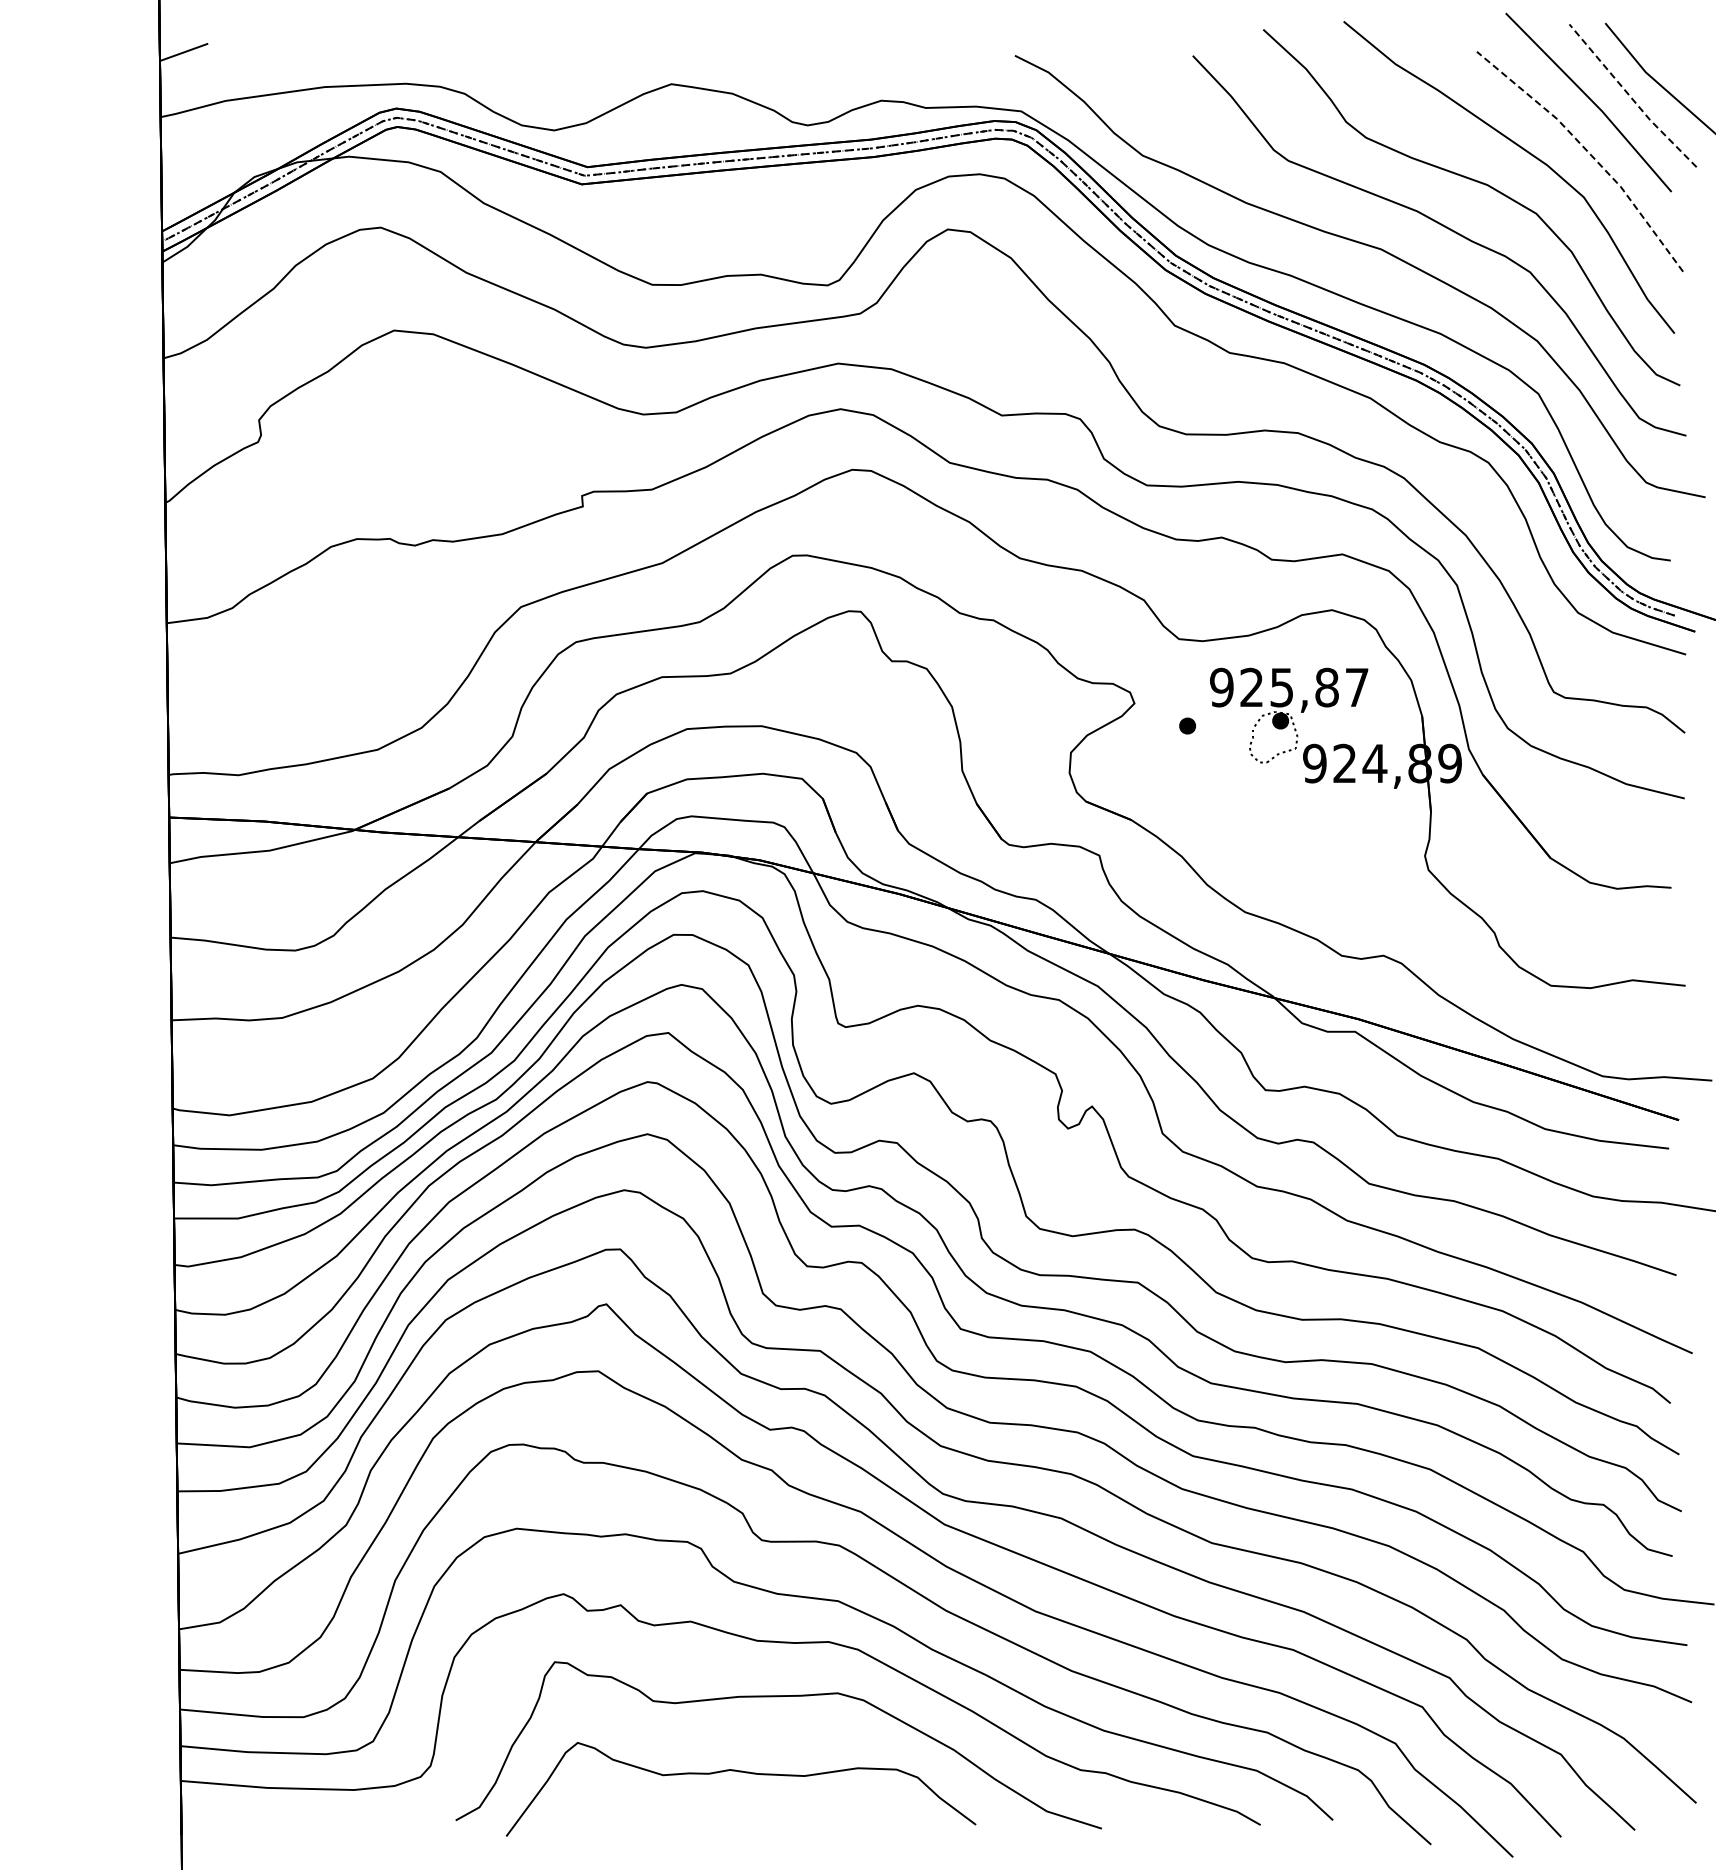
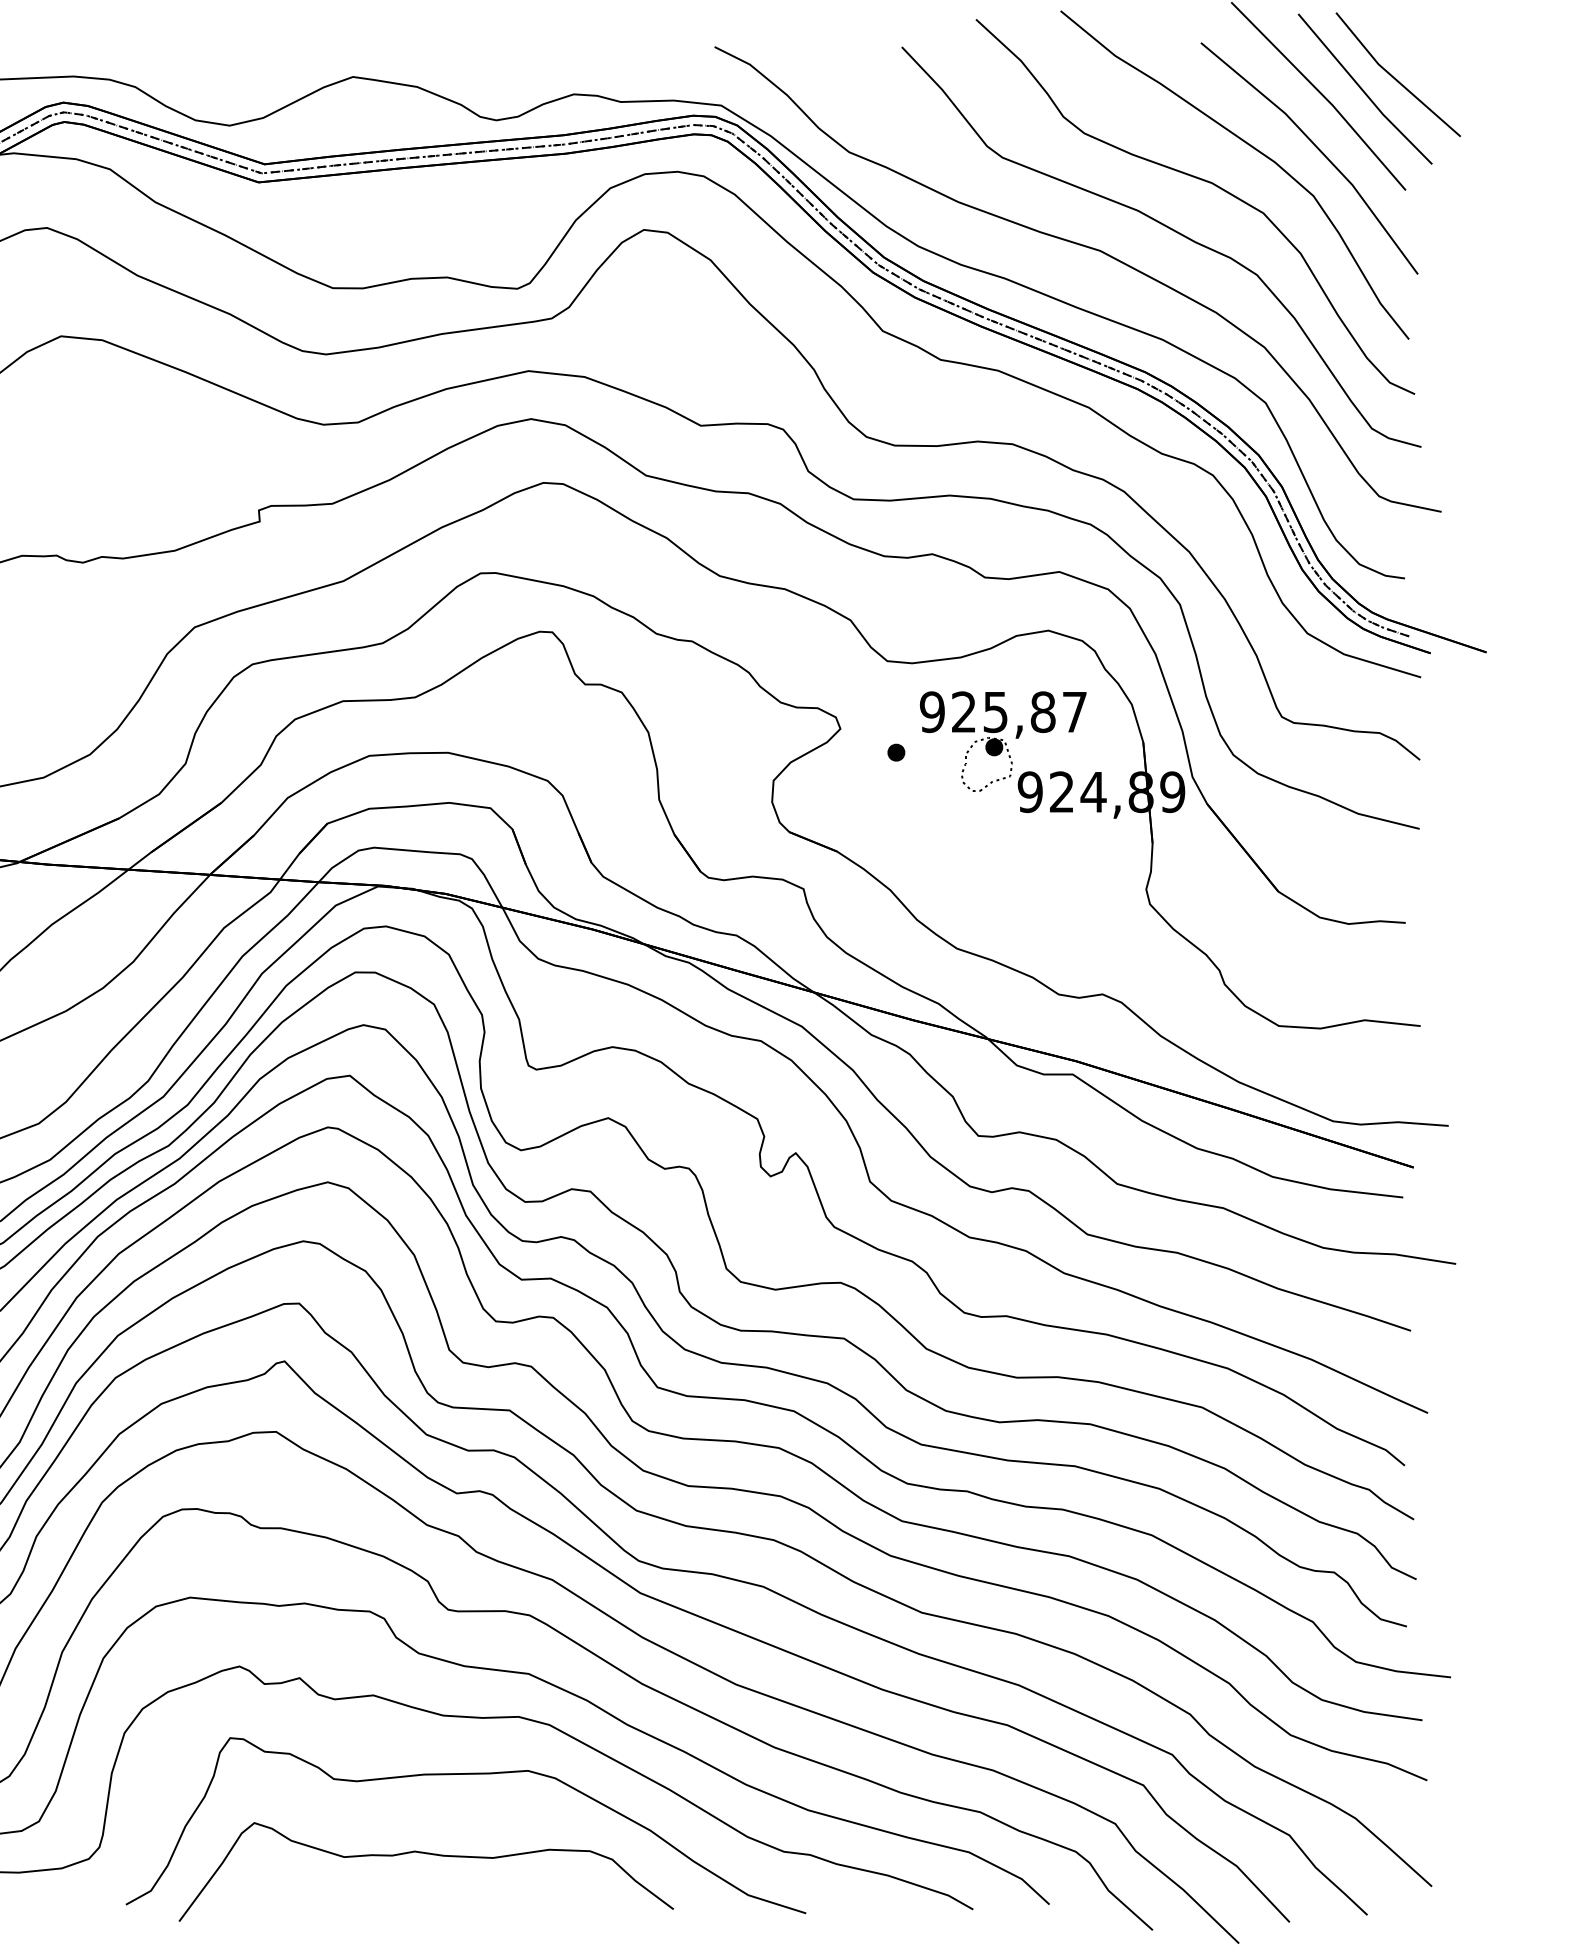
line: (1631, 97) -> (1363, 90), dashed -> solid
line: (1589, 153) -> (1319, 149), dashed -> solid

